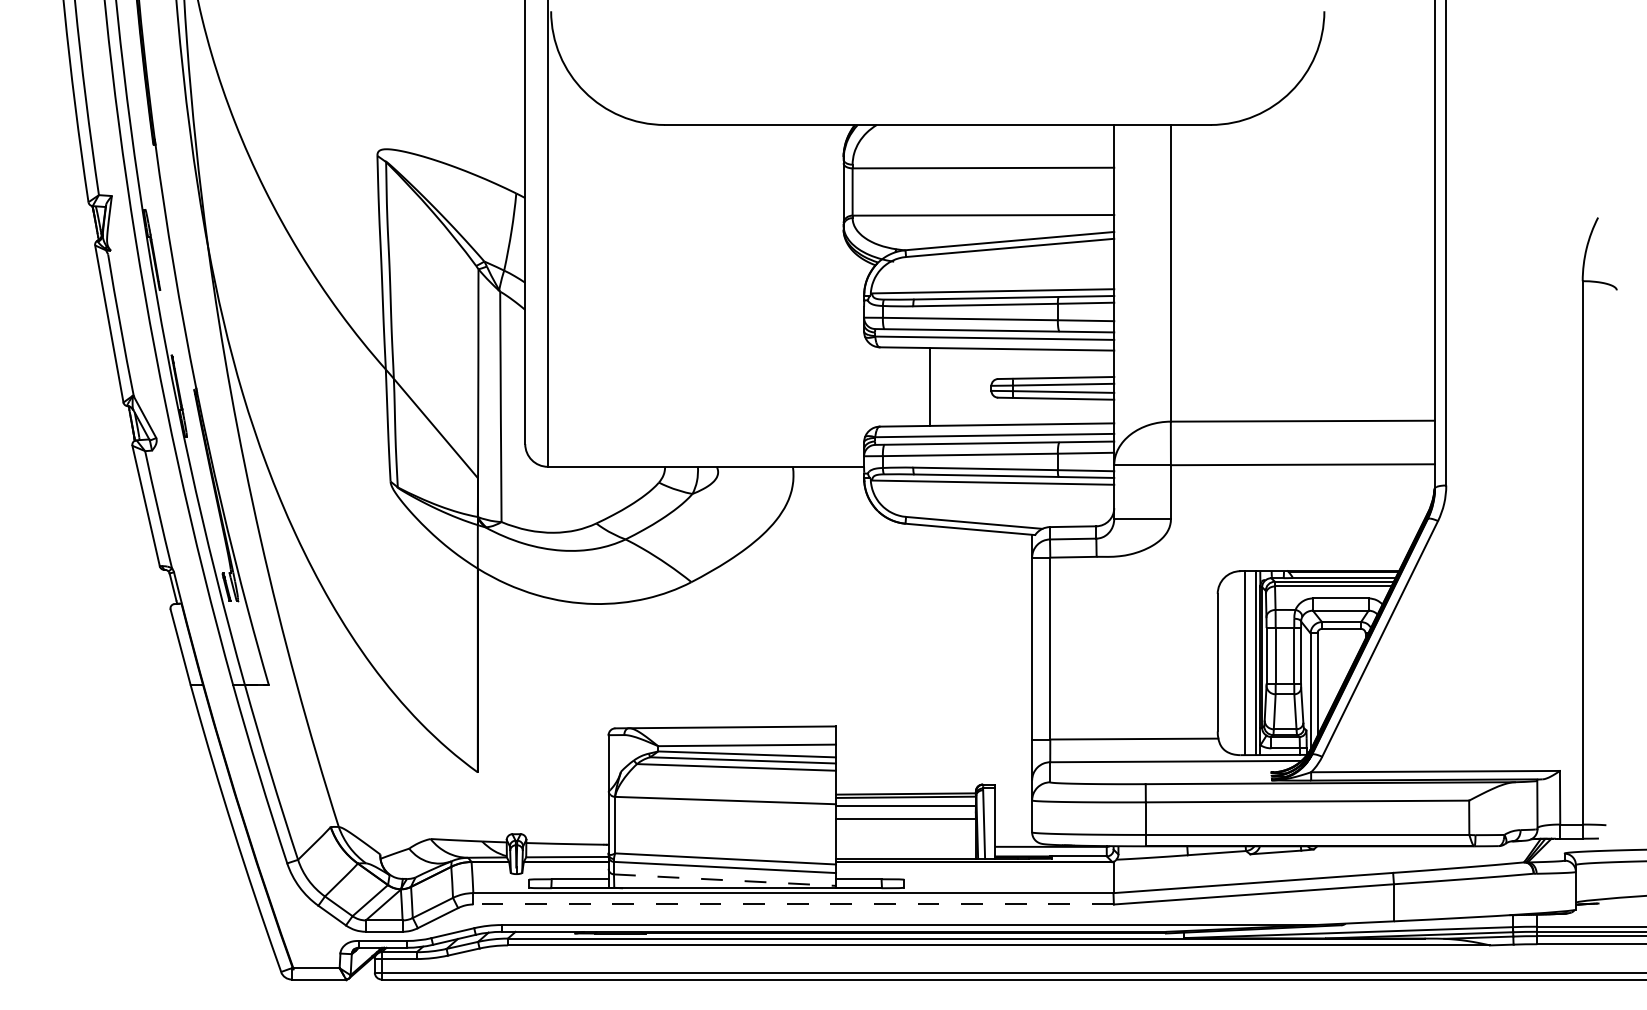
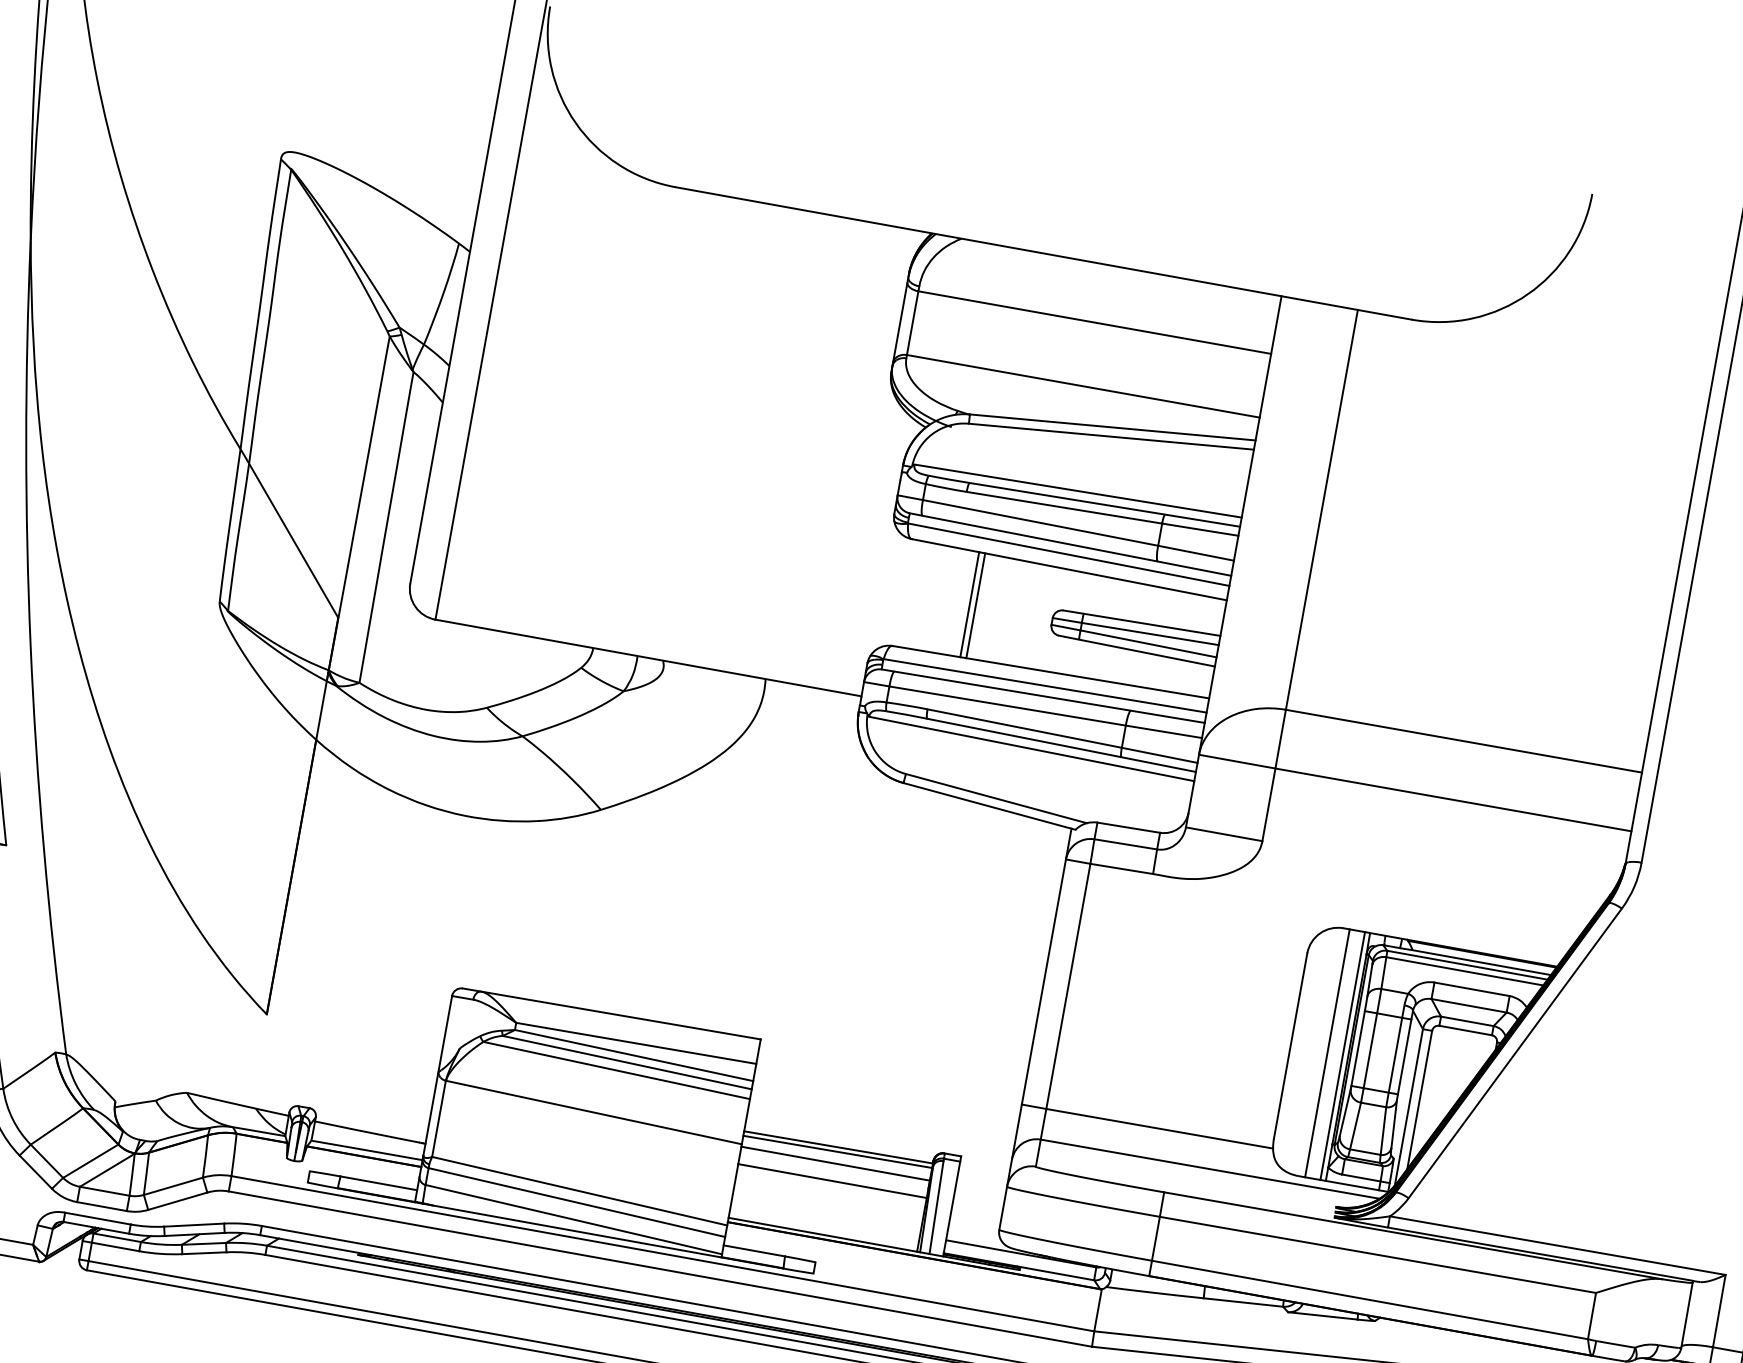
line: (934, 386) -> (975, 605), added
line: (725, 880) -> (574, 1220), dashed -> solid
line: (793, 904) -> (660, 1269), dashed -> solid

